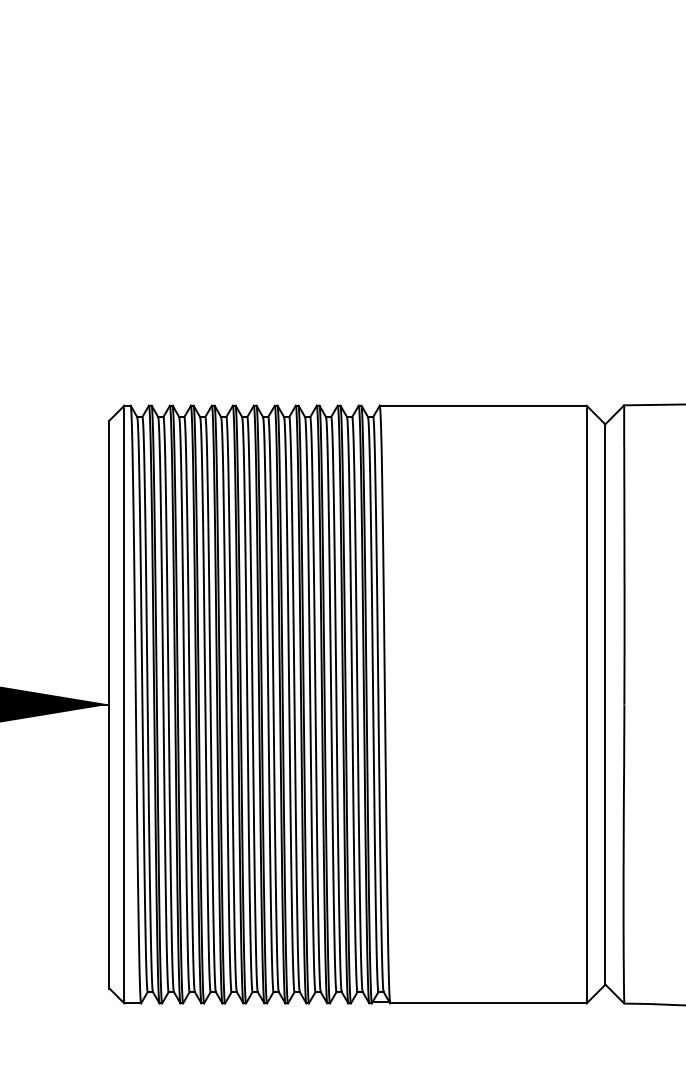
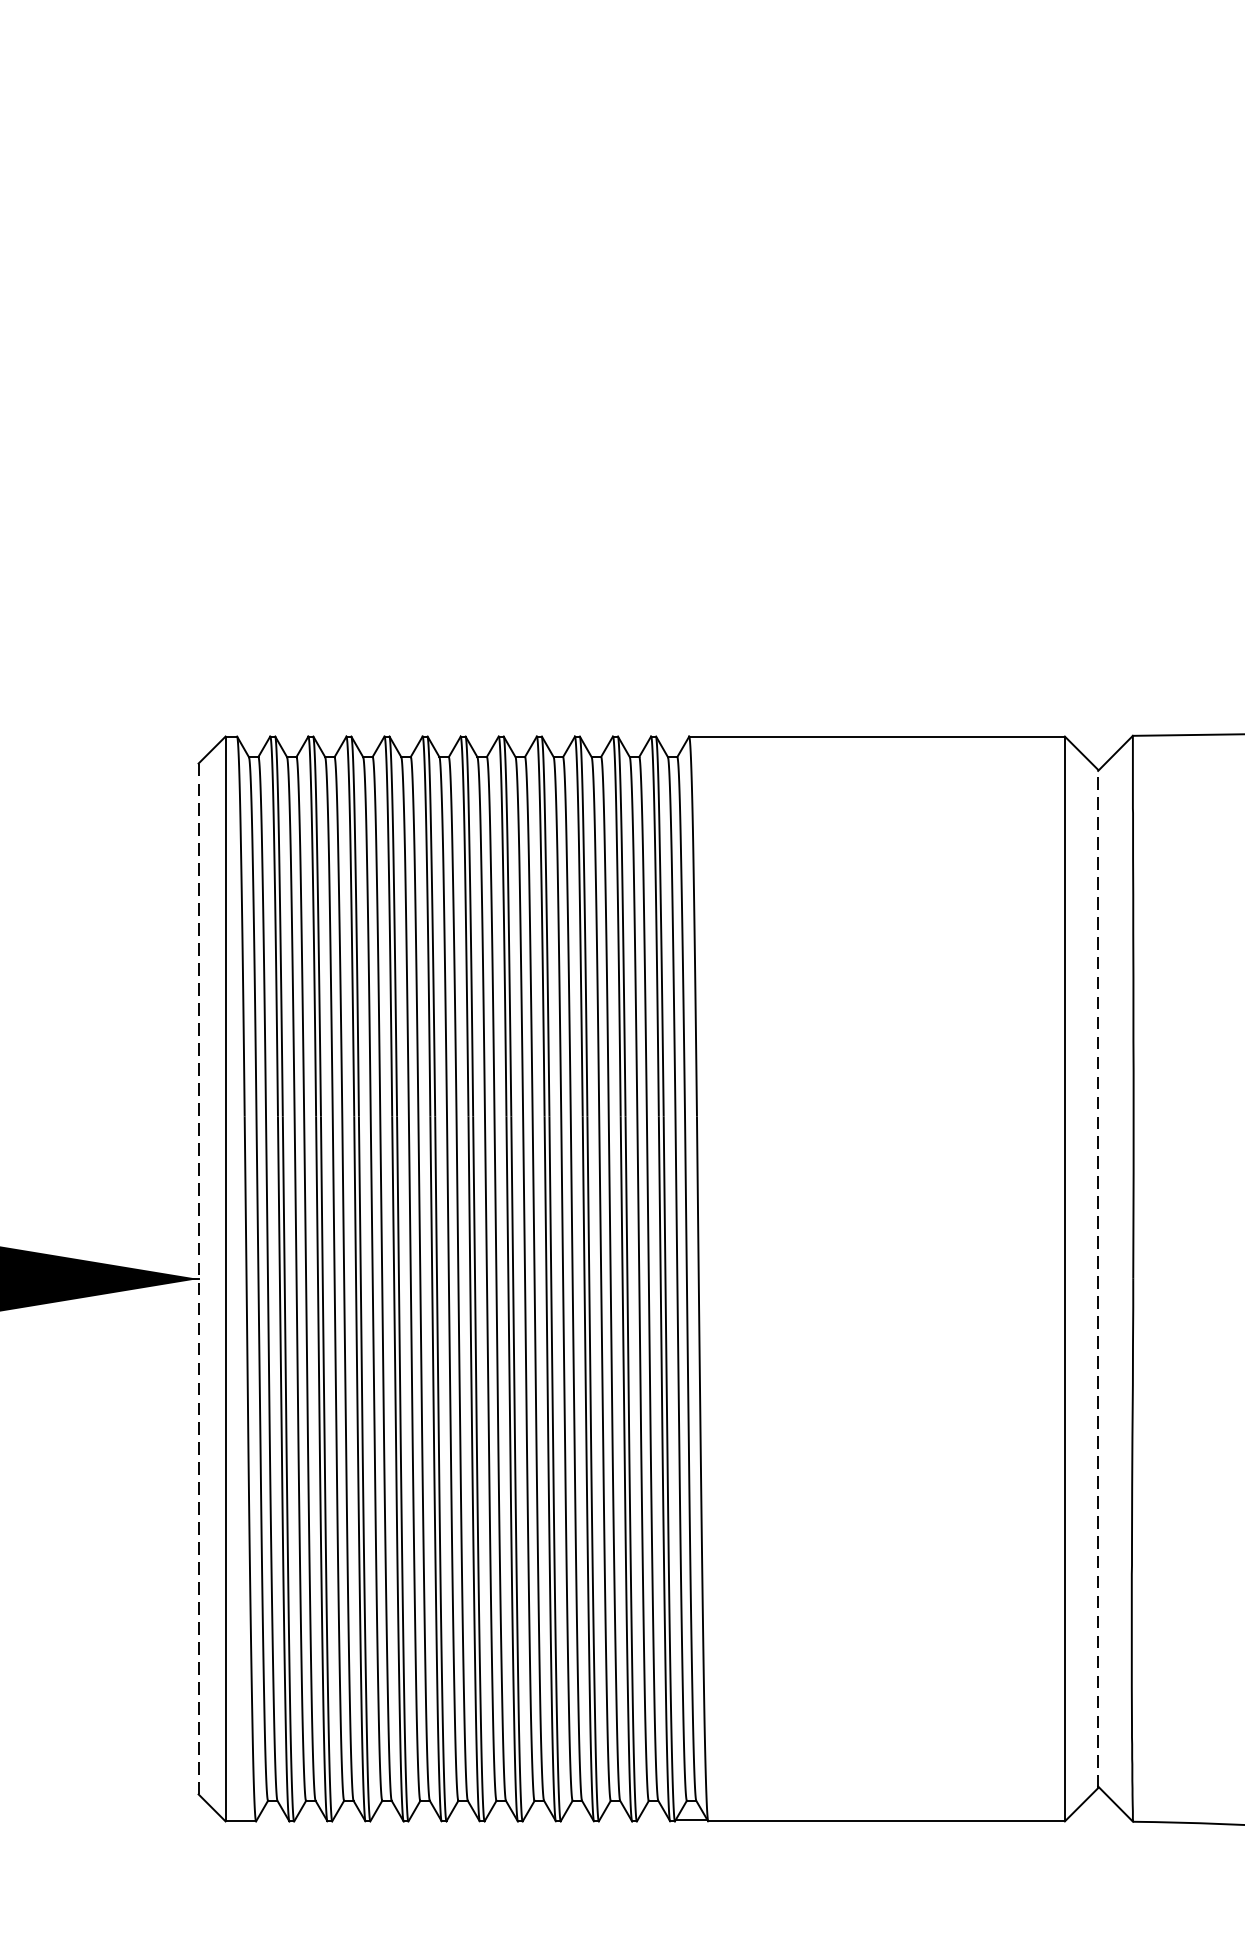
line: (109, 704) -> (198, 1278), solid -> dashed
line: (605, 704) -> (1098, 1278), solid -> dashed

